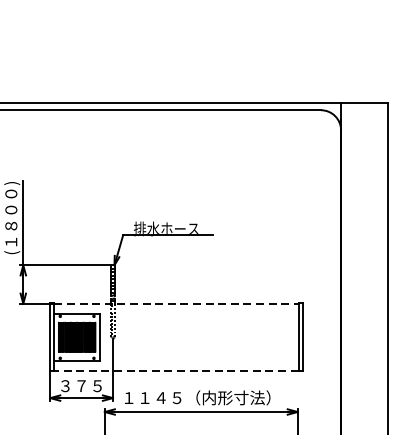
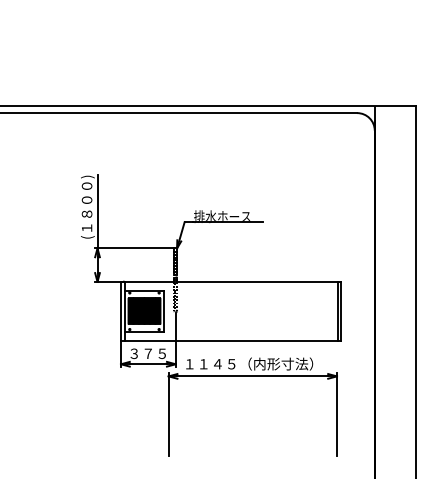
line: (176, 303) -> (231, 281), dashed -> solid
line: (176, 370) -> (231, 340), dashed -> solid

